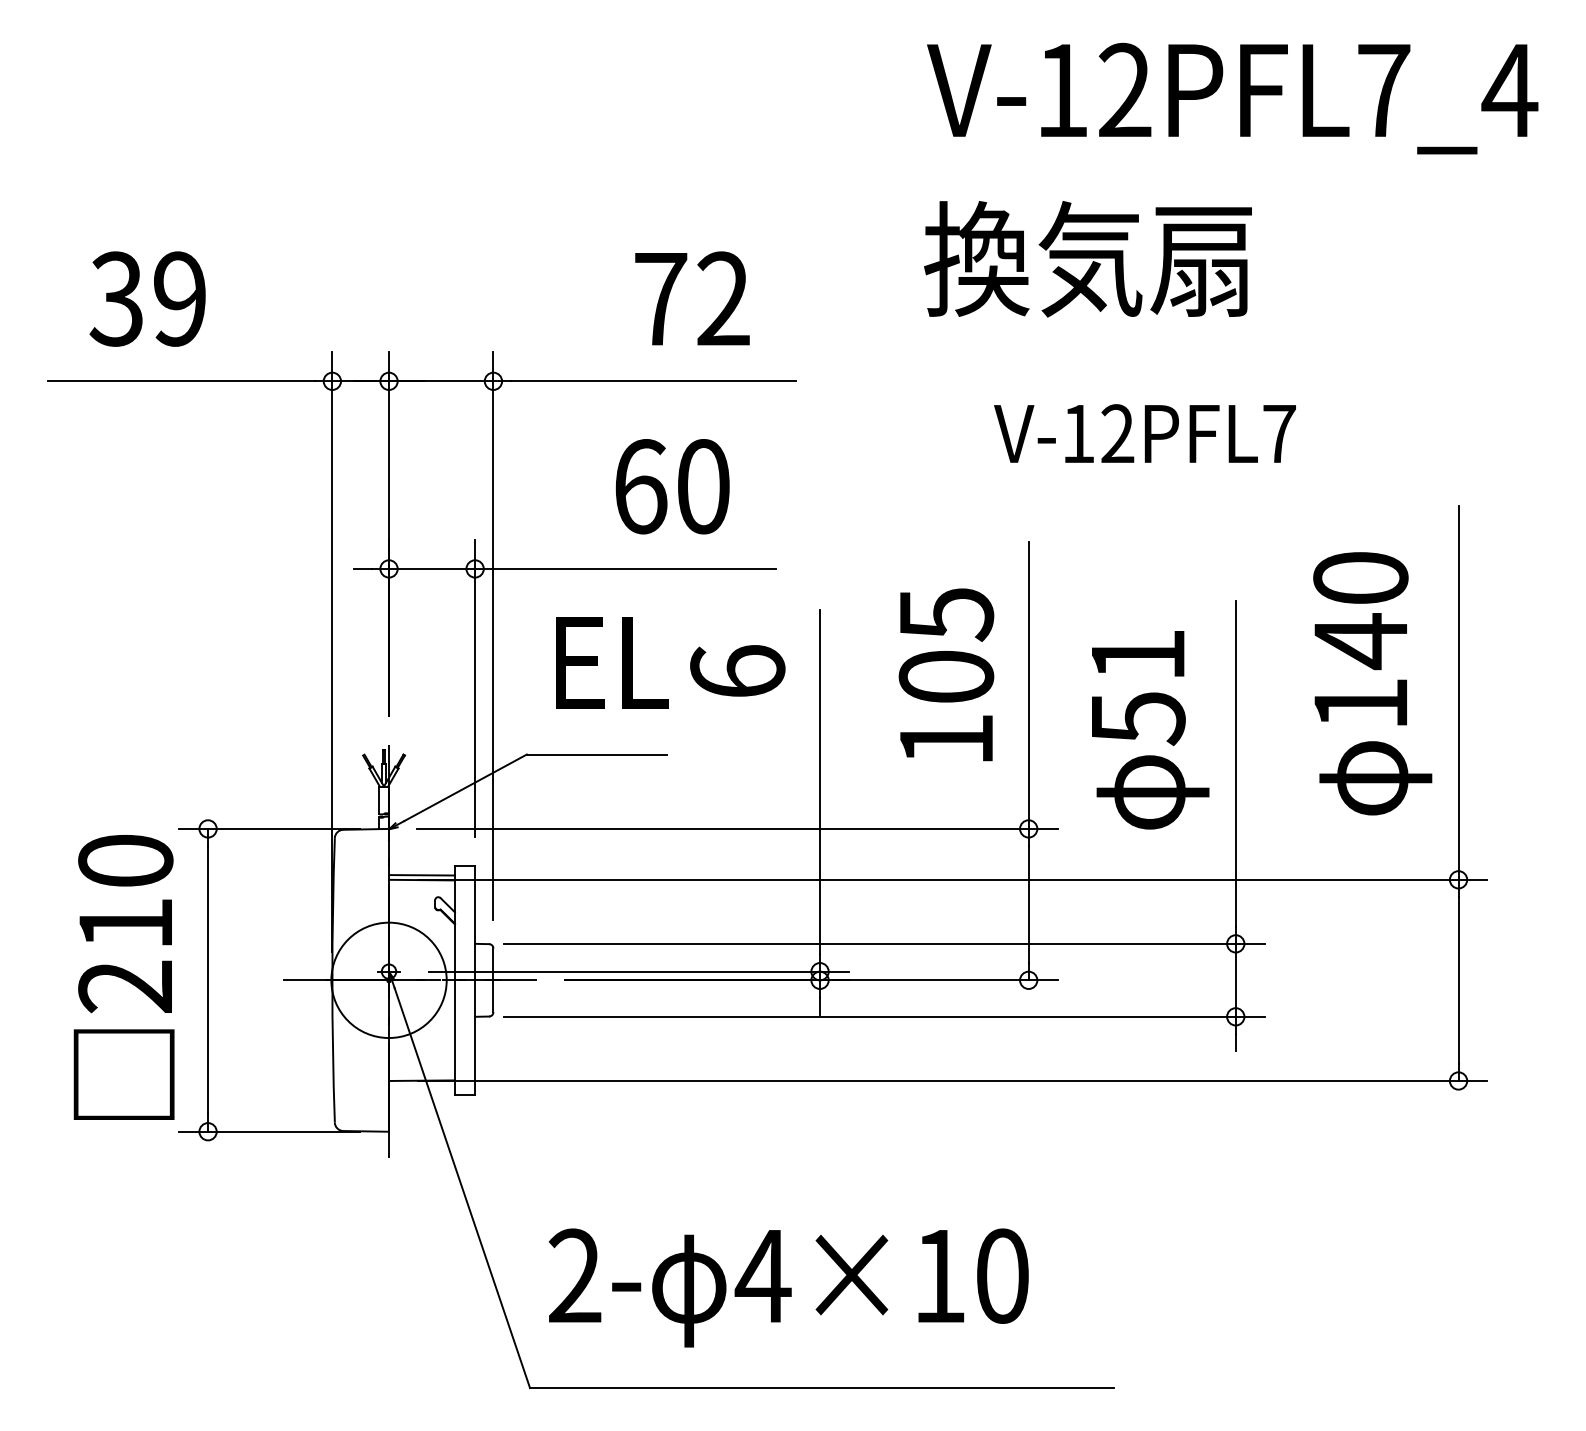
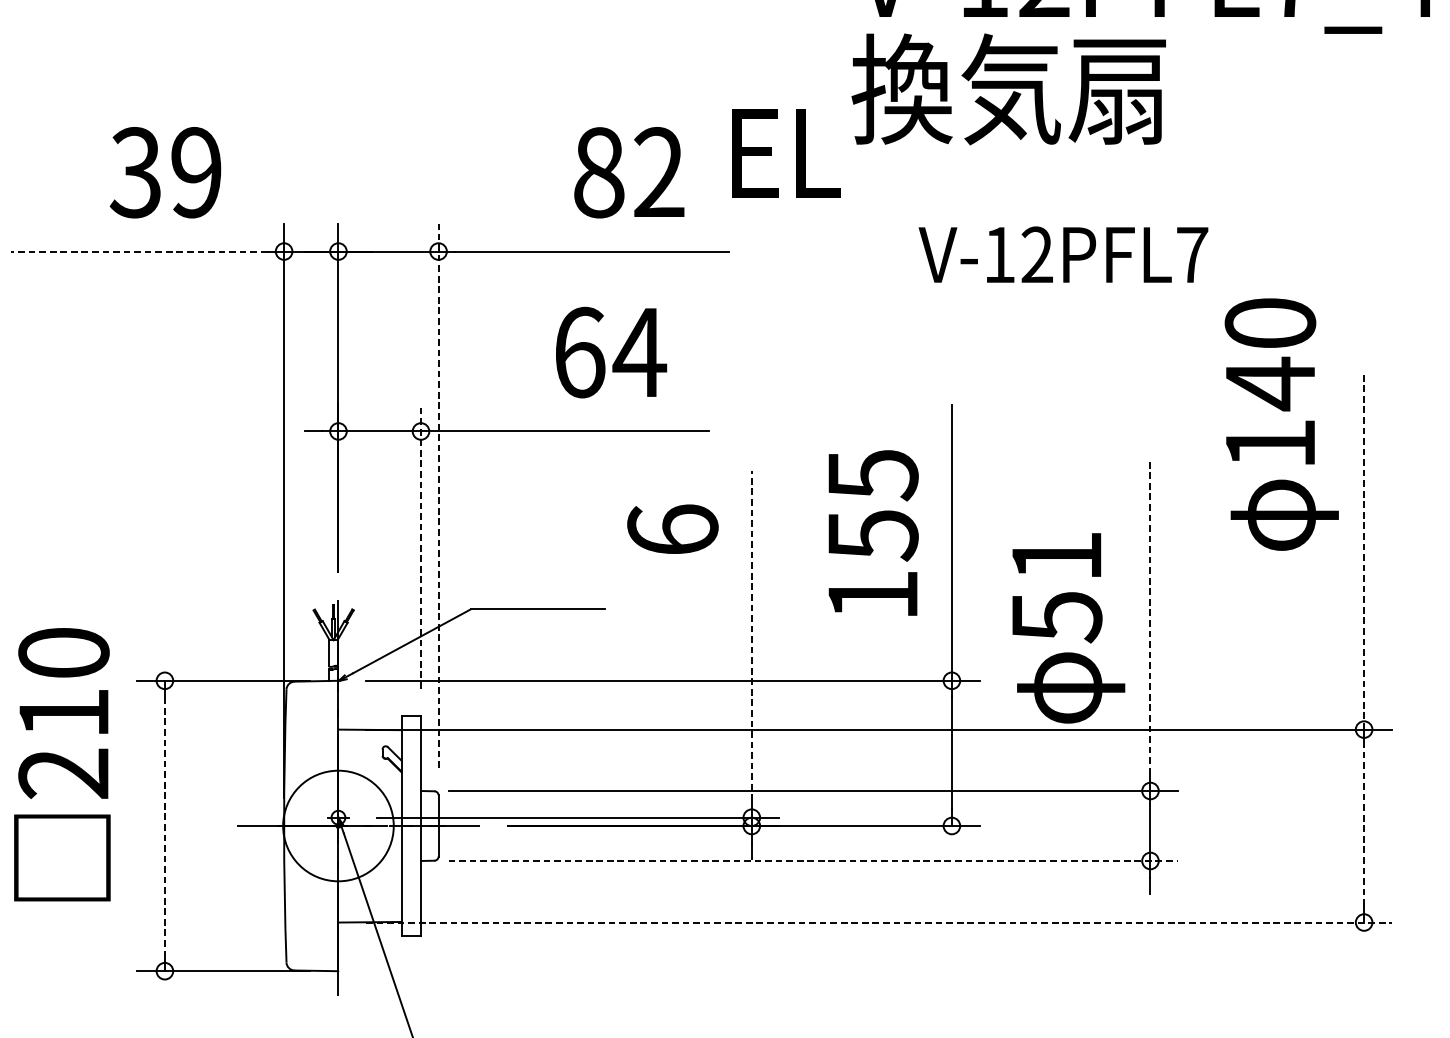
text: (1087, 259) -> (1008, 89), moved
text: (147, 298) -> (165, 172), moved
text: (661, 298) -> (599, 172), 72 -> 82
line: (181, 381) -> (139, 251), solid -> dashed
text: (1144, 433) -> (1062, 254), moved
text: (702, 486) -> (639, 352), 60 -> 64
line: (493, 636) -> (438, 496), solid -> dashed
text: (612, 662) -> (786, 152), moved
text: (946, 677) -> (873, 535), 105 -> 155
text: (1372, 683) -> (1281, 424), moved
line: (475, 688) -> (421, 546), solid -> dashed
line: (1458, 692) -> (1364, 549), solid -> dashed
text: (1150, 730) -> (1068, 628), moved
line: (1235, 763) -> (1150, 618), solid -> dashed
line: (820, 781) -> (752, 635), solid -> dashed
line: (421, 875) -> (369, 725), removed
text: (123, 977) -> (61, 764), moved
line: (1458, 979) -> (1364, 825), solid -> dashed
line: (208, 980) -> (165, 826), solid -> dashed
line: (884, 1016) -> (813, 860), solid -> dashed
line: (952, 1080) -> (878, 922), solid -> dashed

